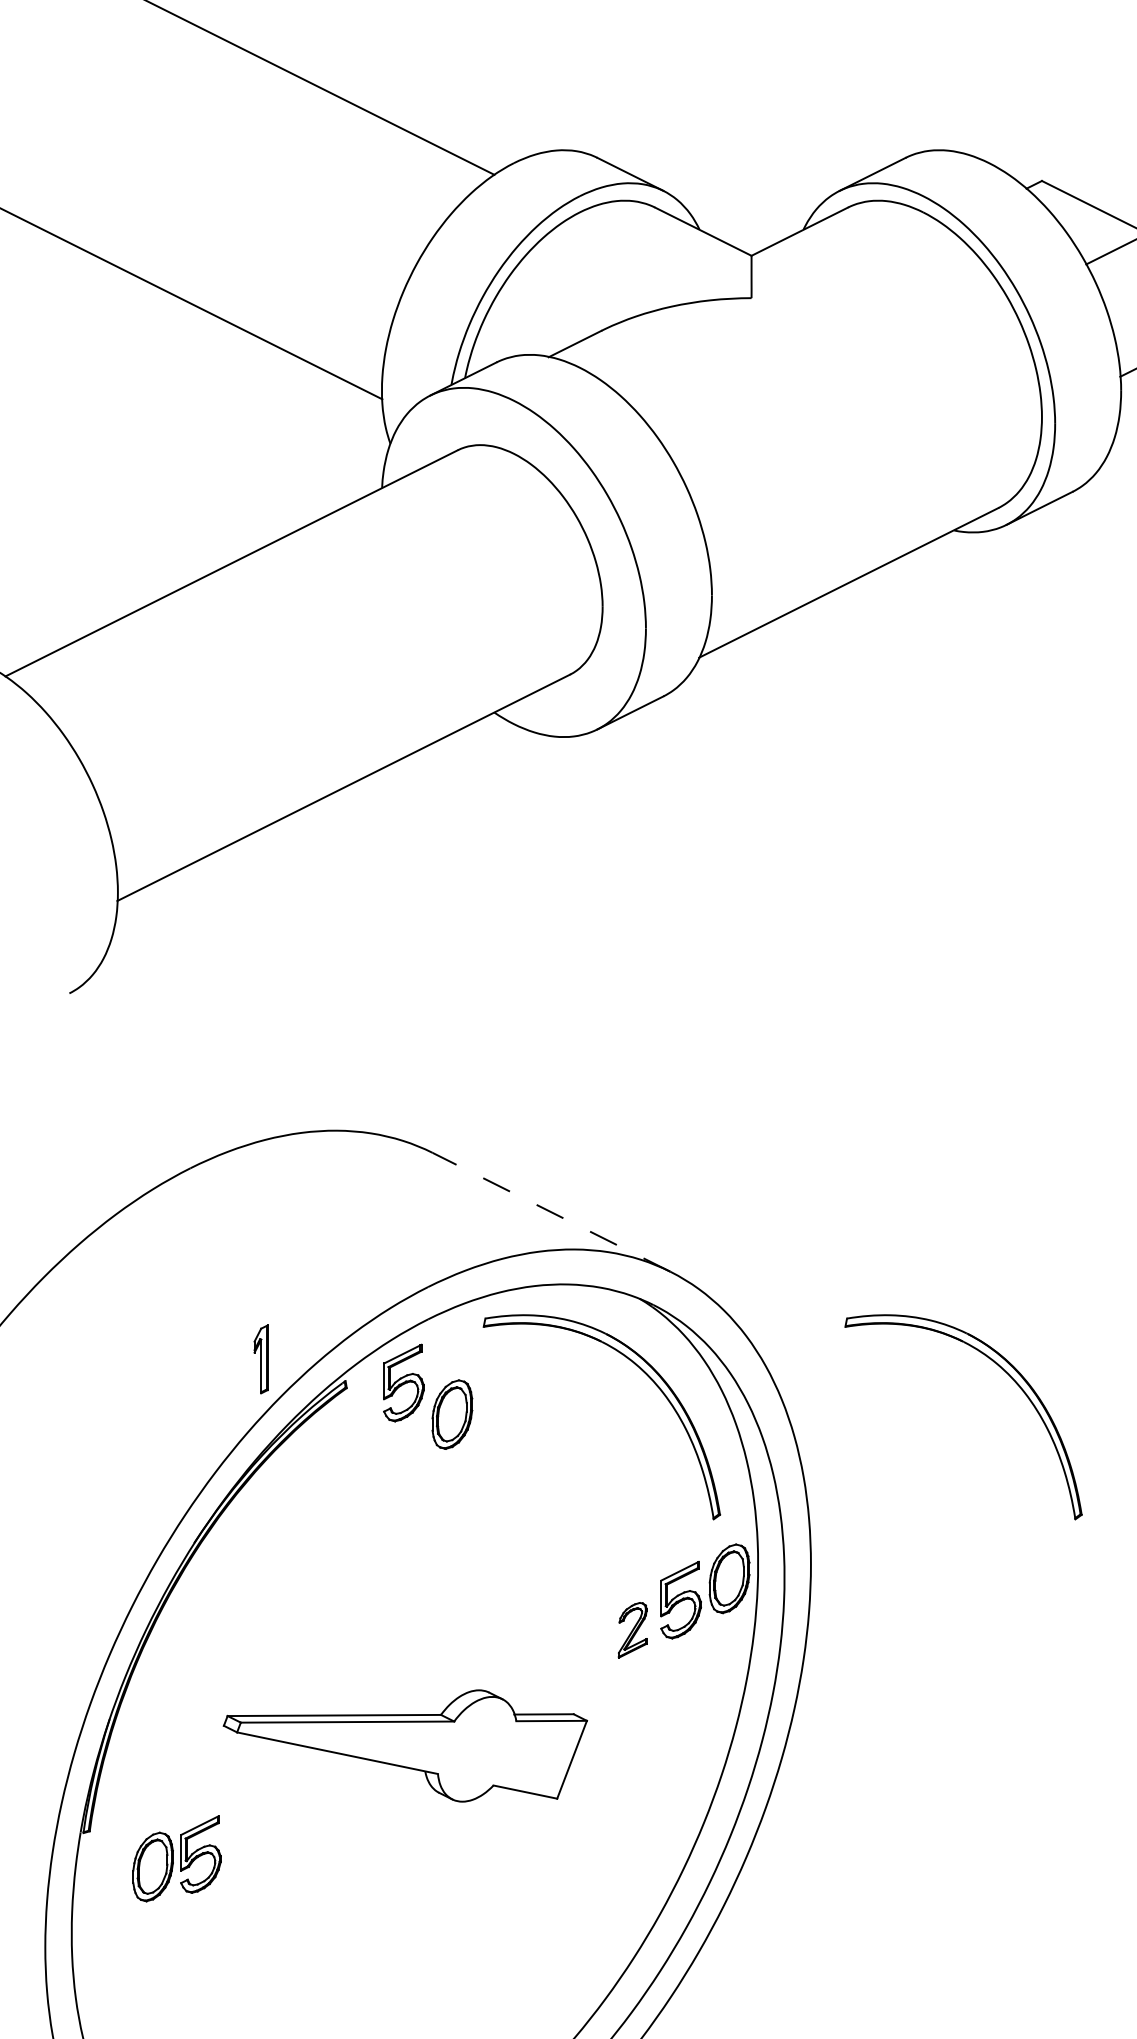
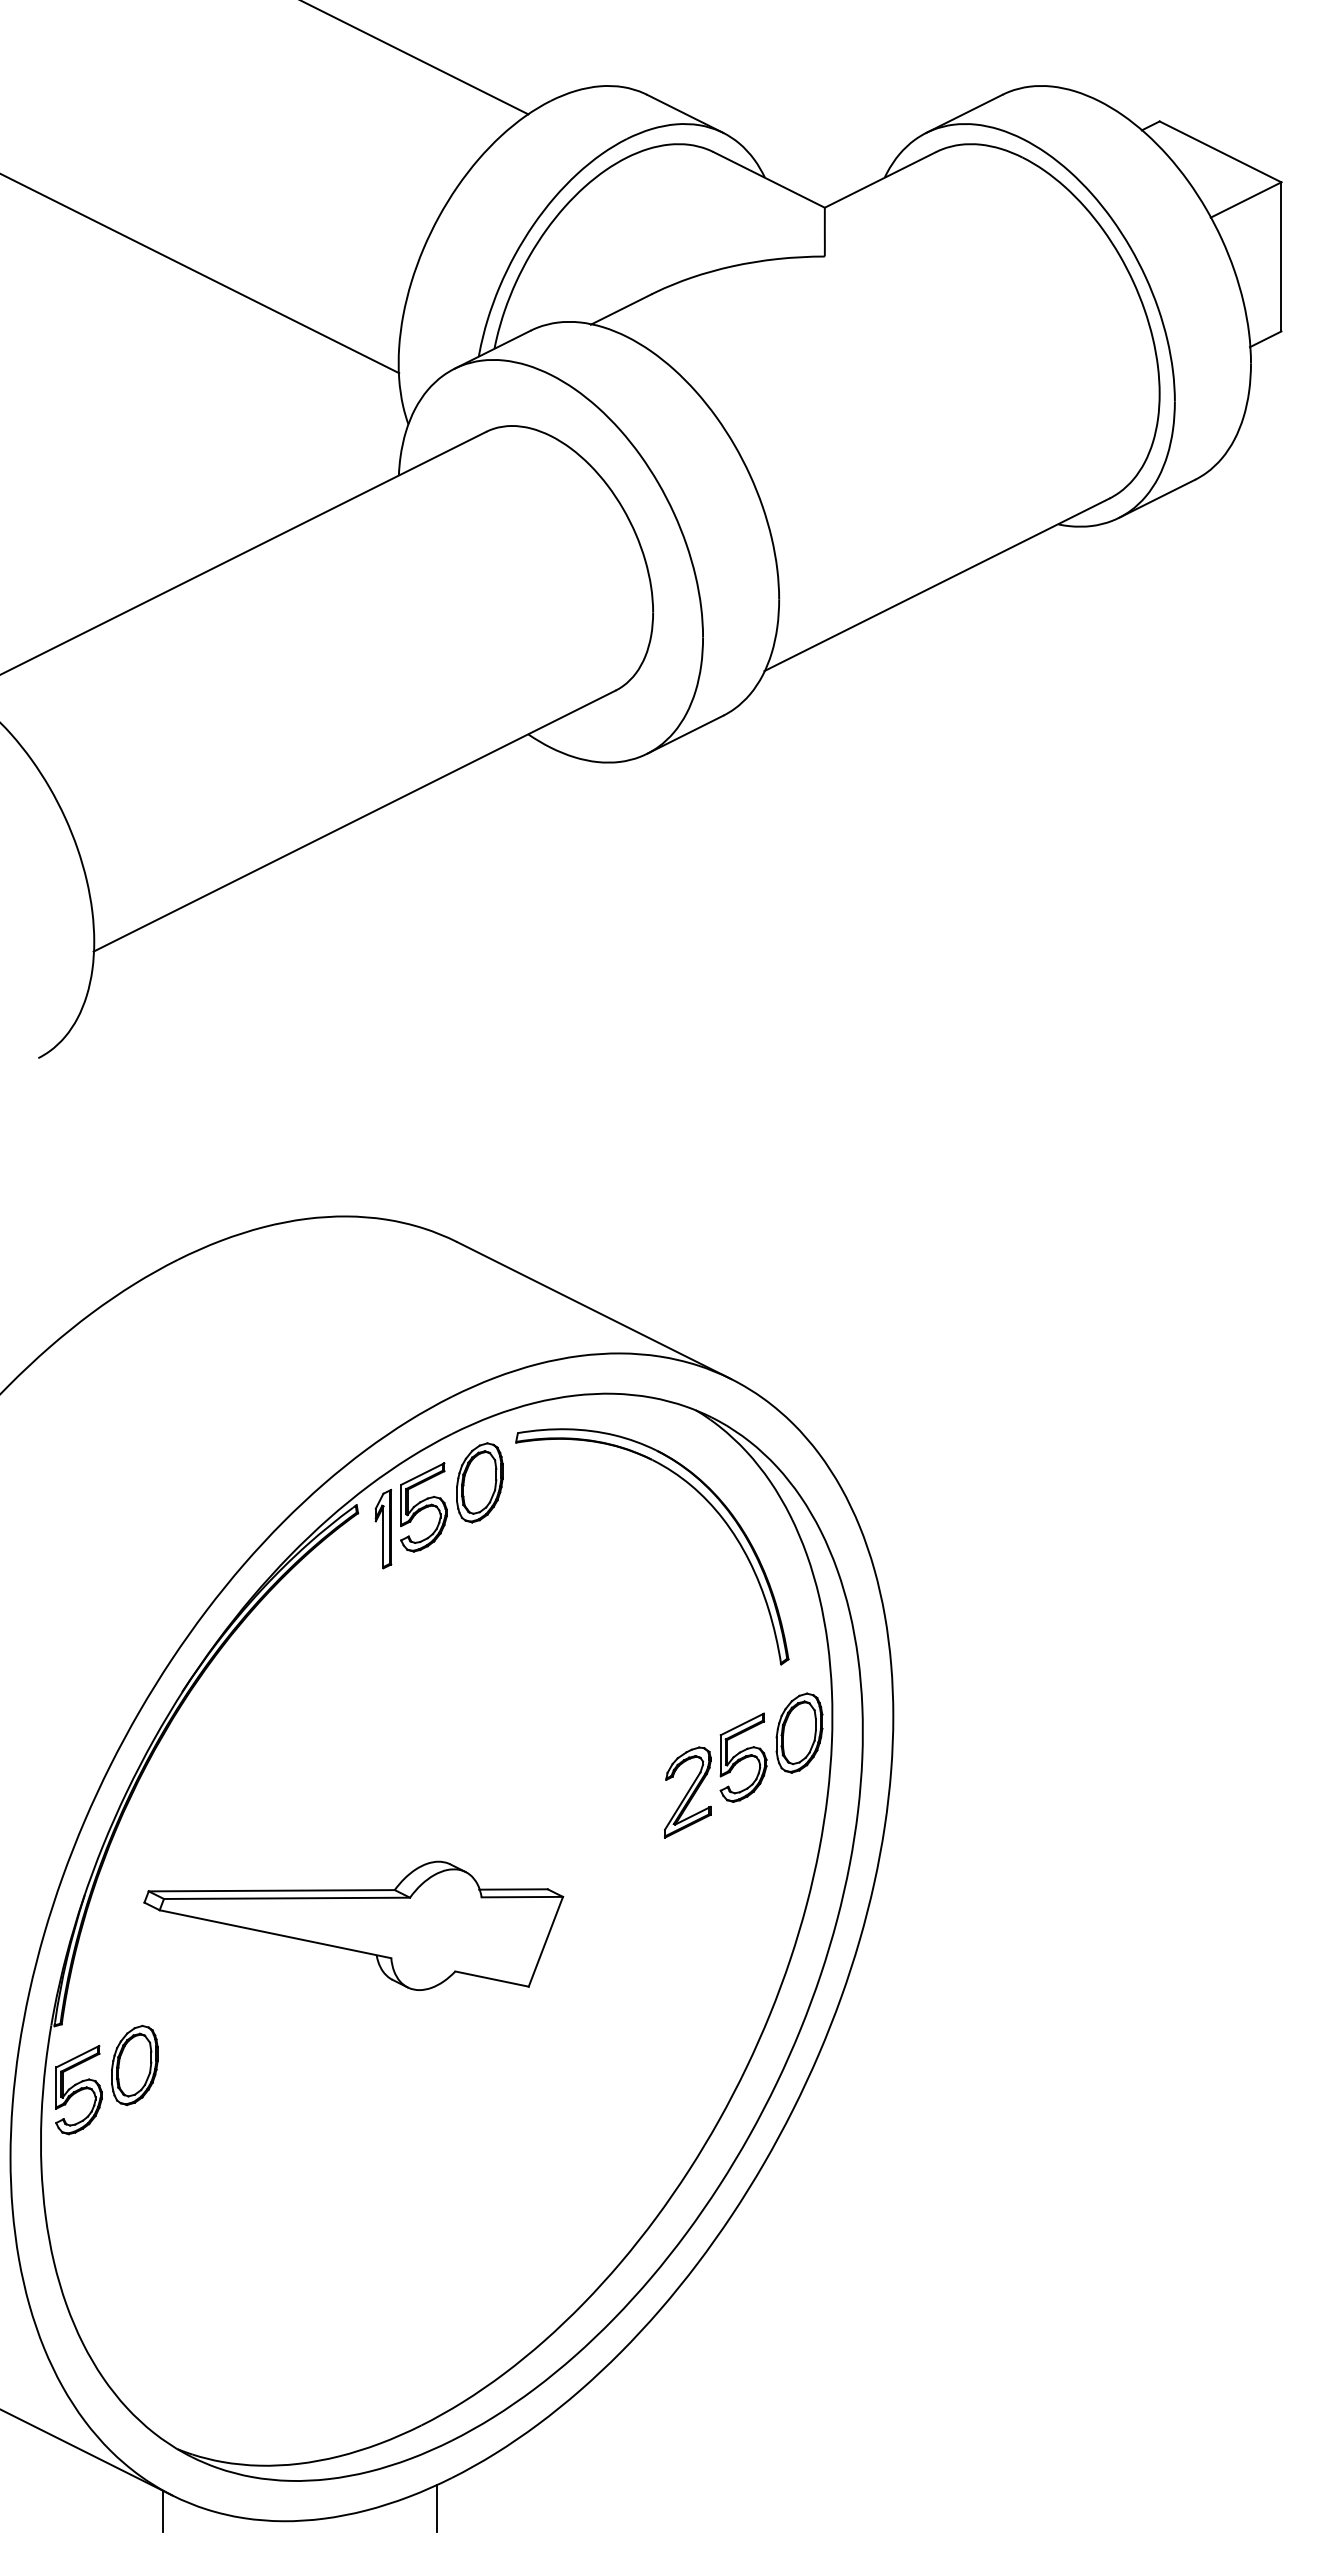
line: (550, 1212) -> (593, 1310), dashed -> solid
part: (261, 1358) -> (383, 1528), moved
part: (1006, 1373) -> (1118, 1496), removed
part: (452, 1414) -> (479, 1482), moved
part: (632, 1630) -> (687, 1792), size x1.43
part: (405, 1745) -> (353, 1925), moved
part: (200, 1854) -> (78, 2089), moved

